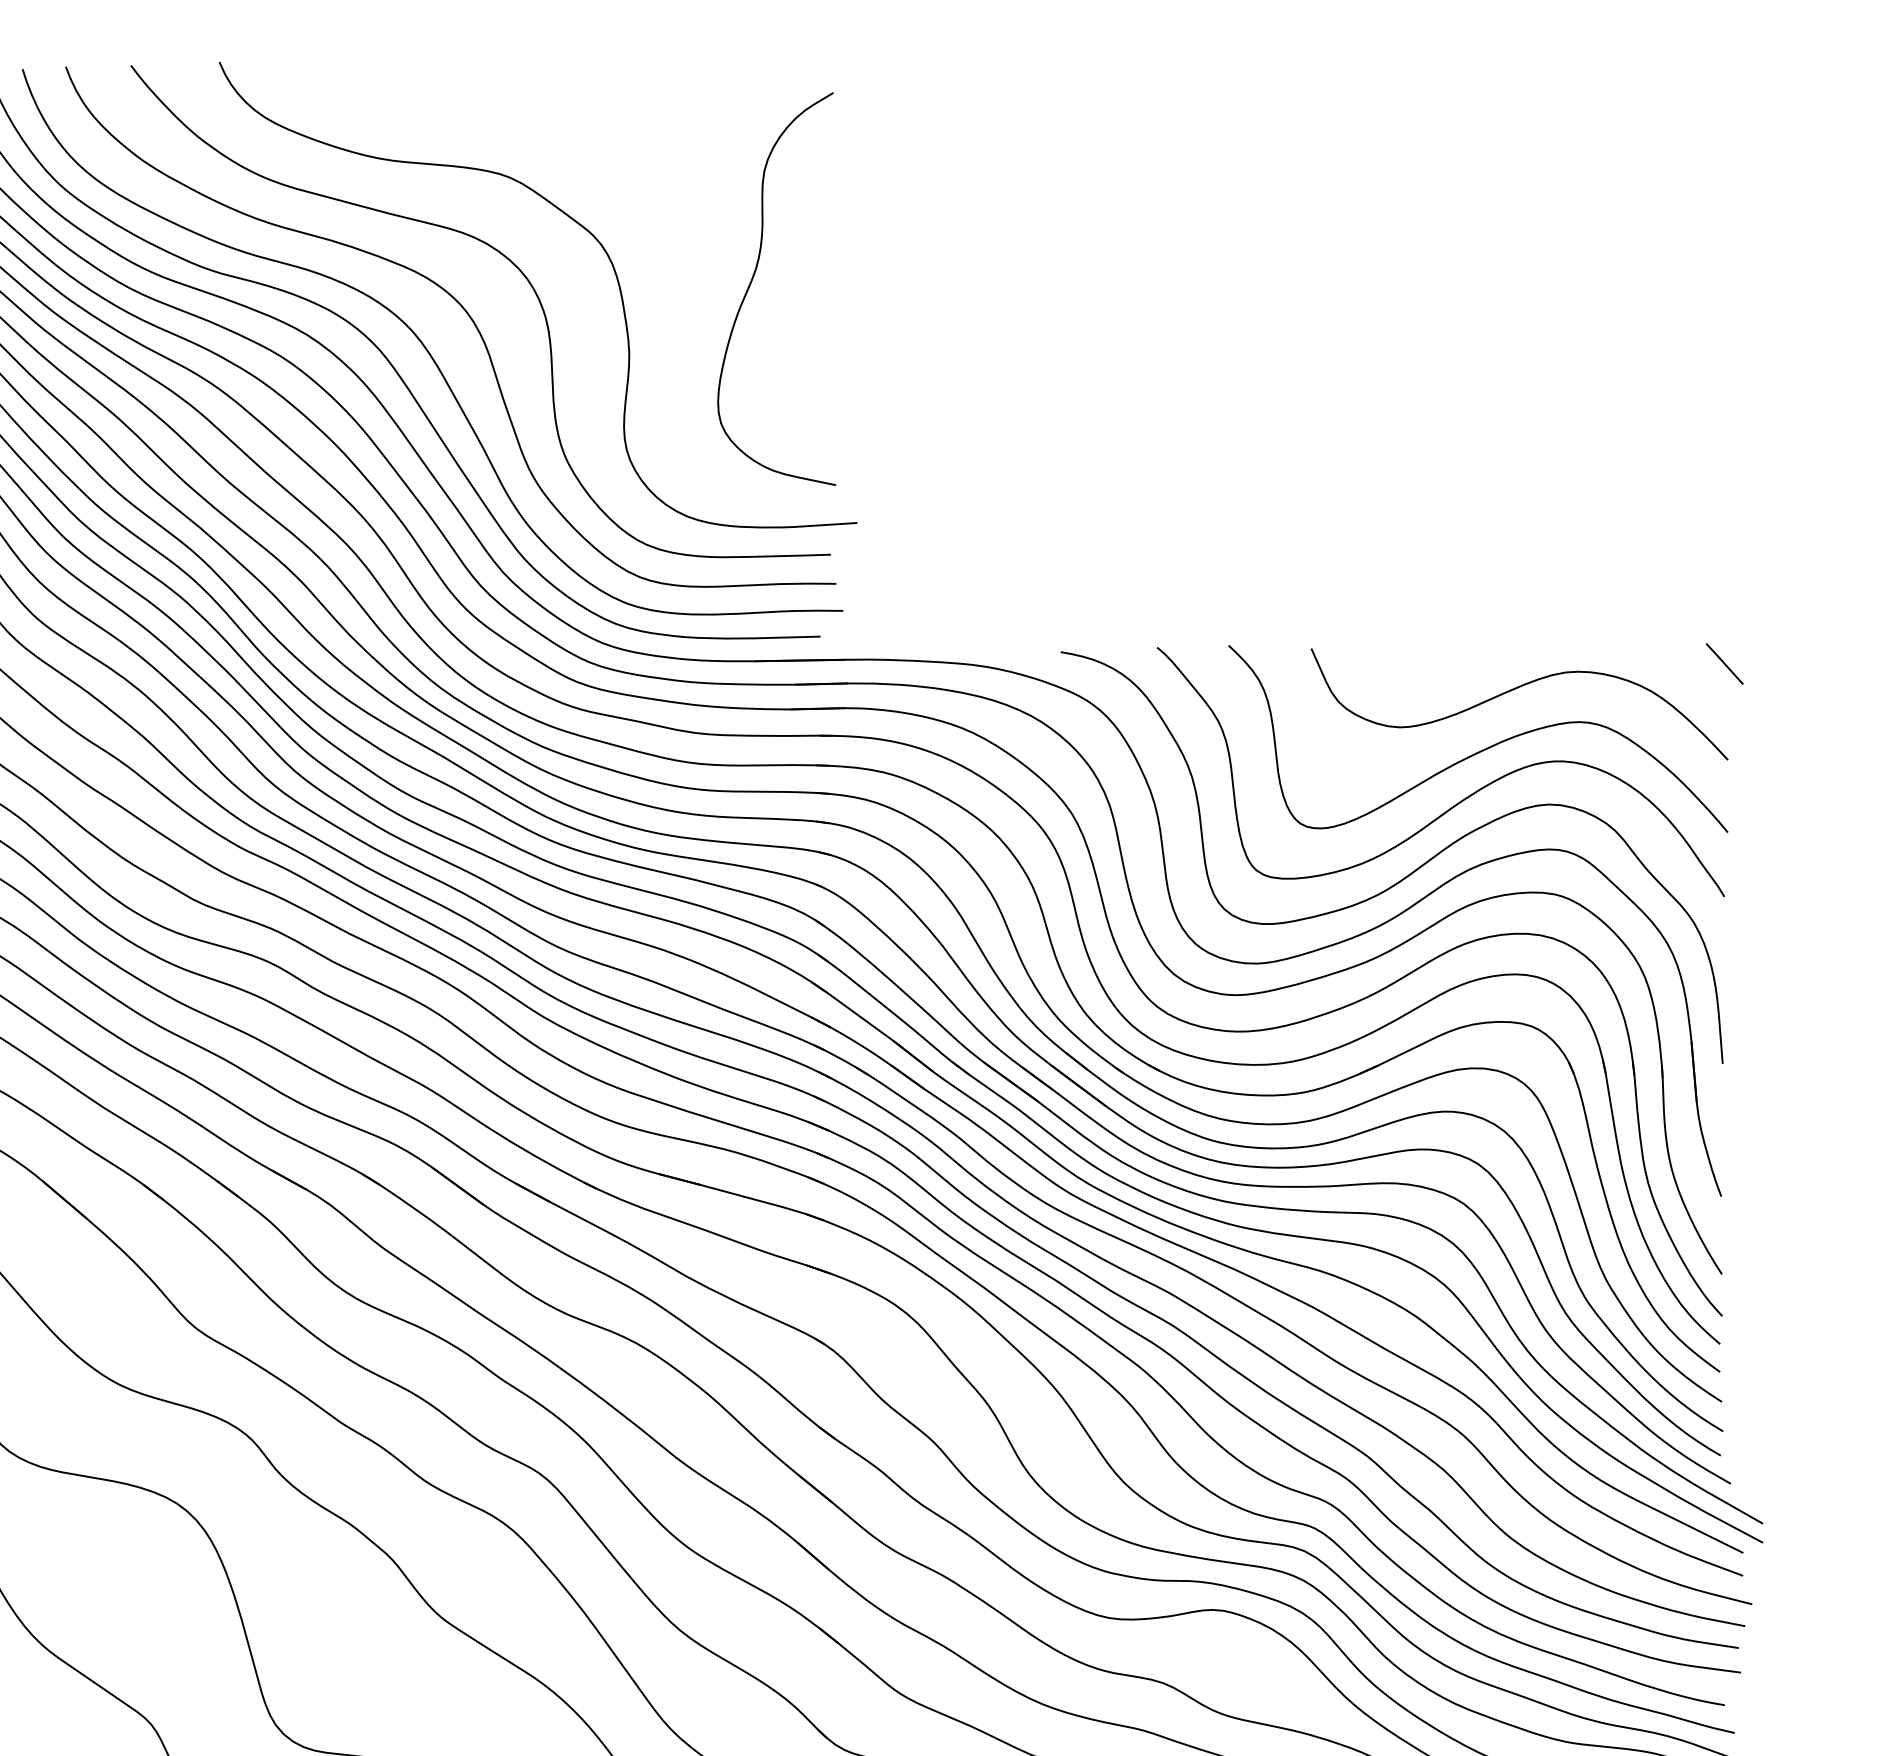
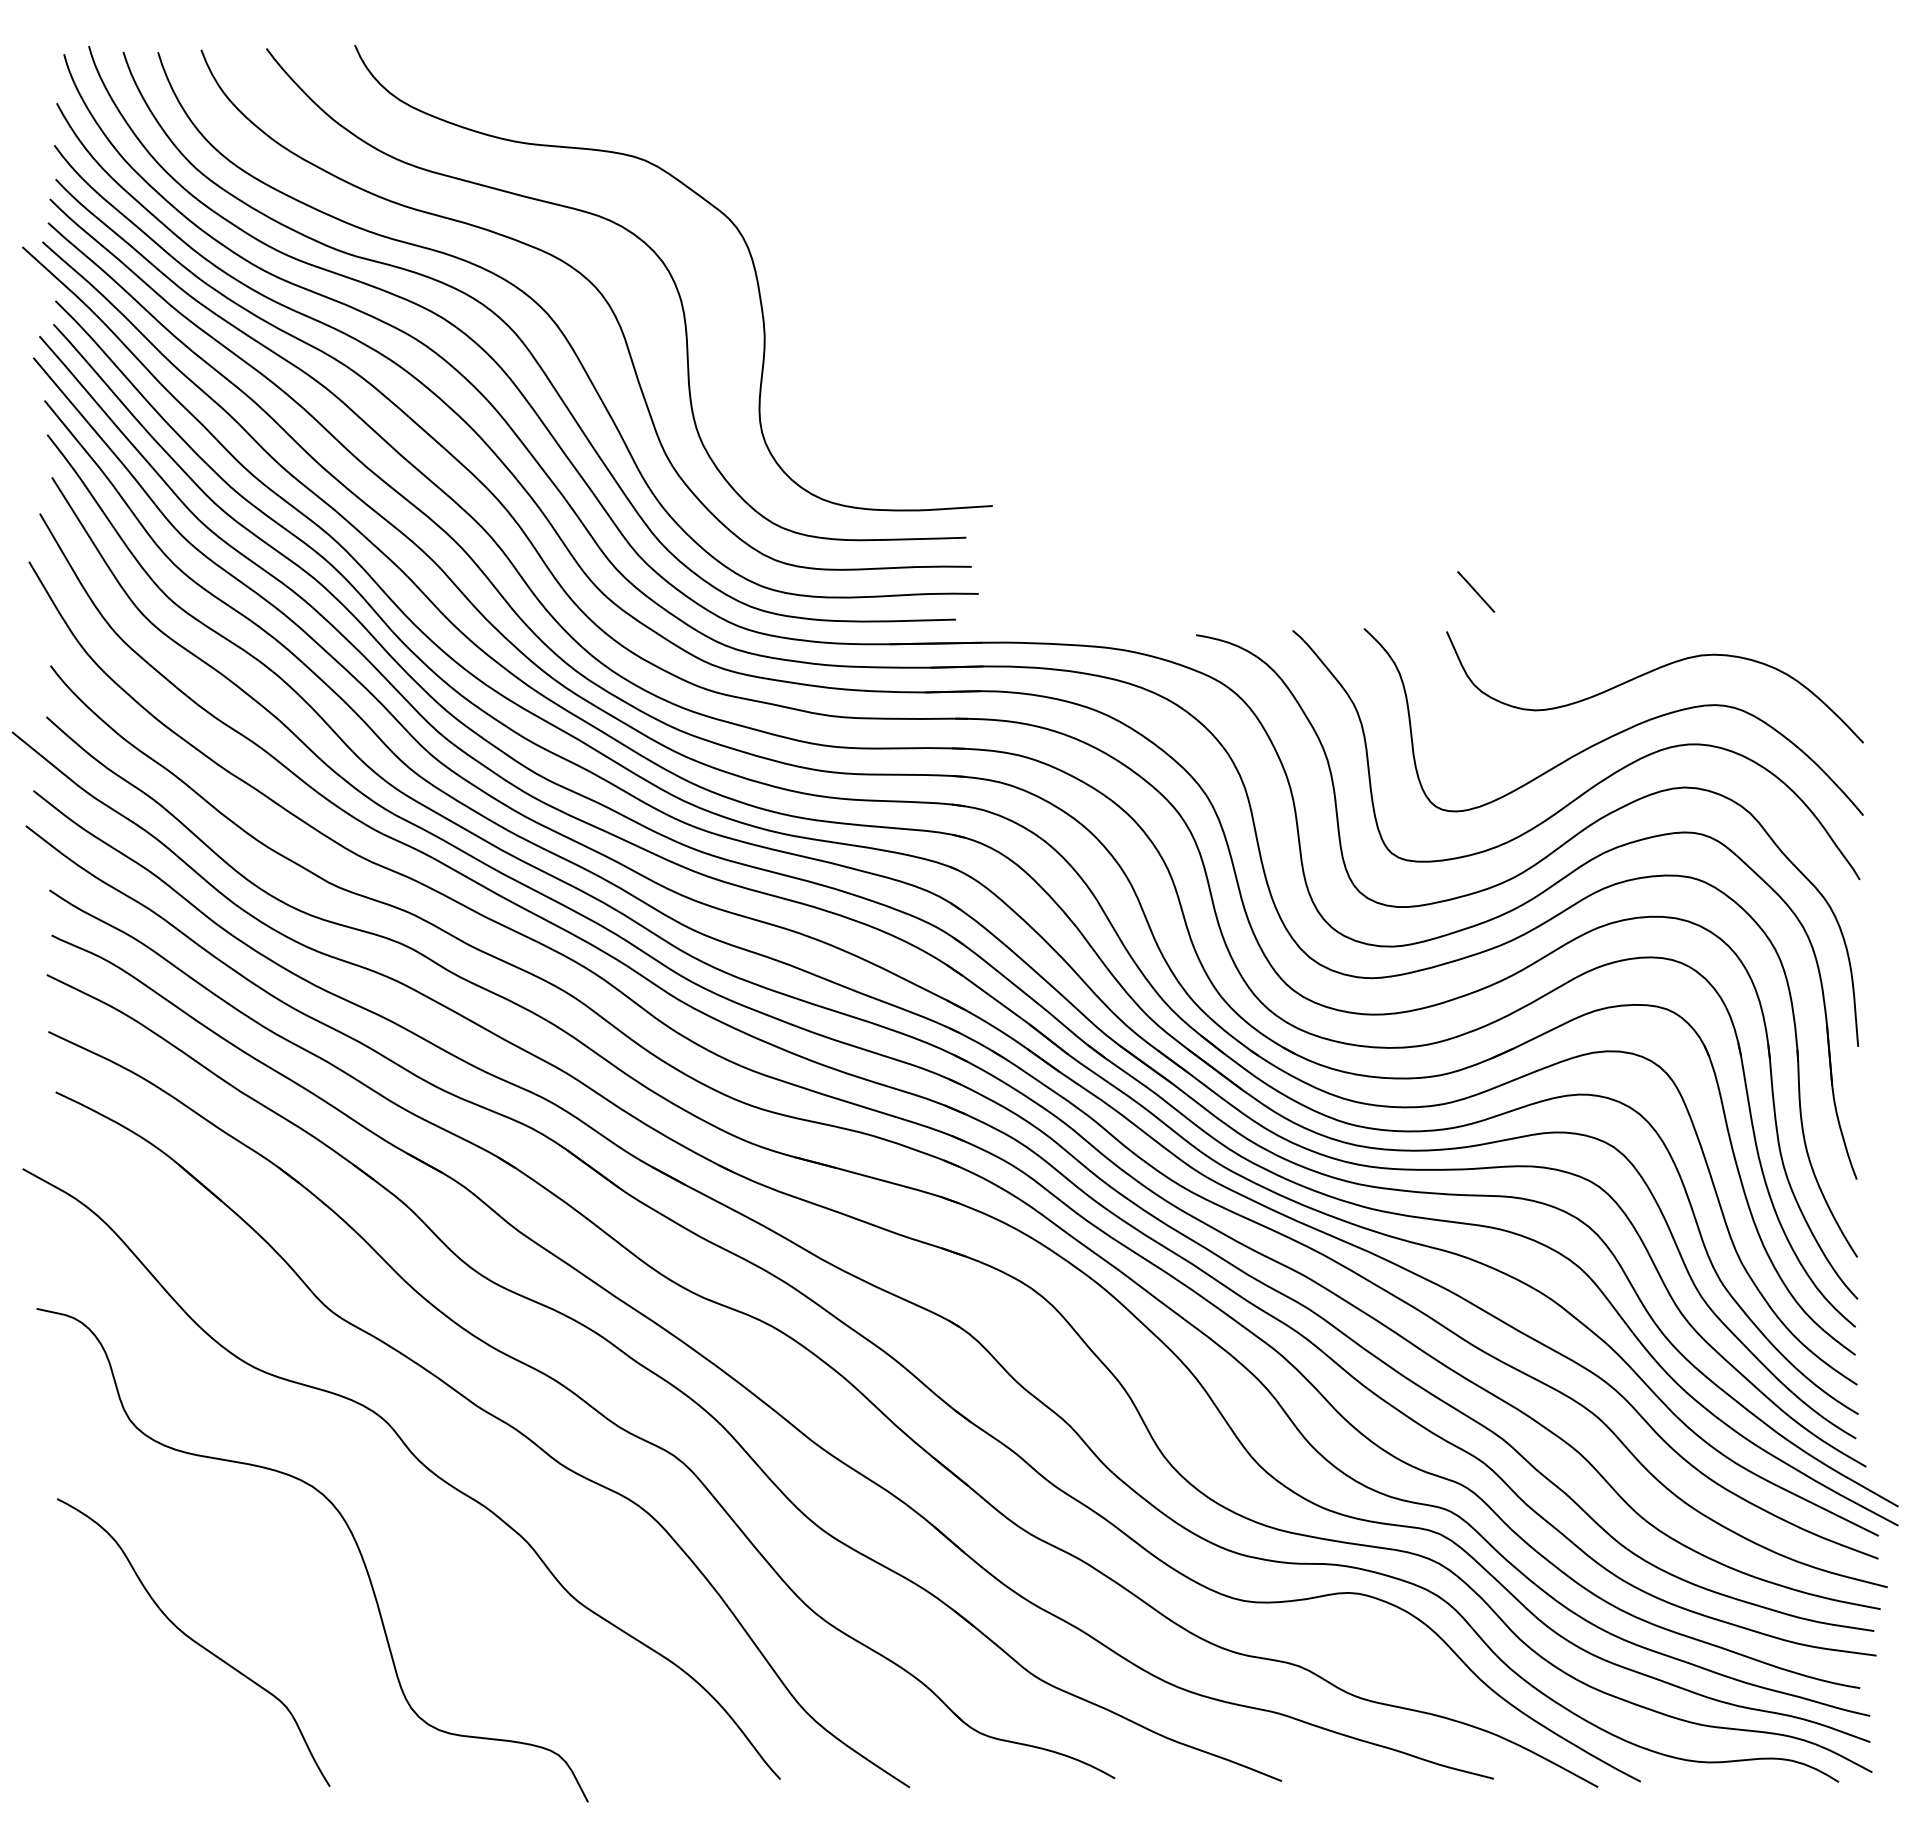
curve: (753, 280) -> (888, 263), removed
line: (1725, 663) -> (1476, 591), moved

